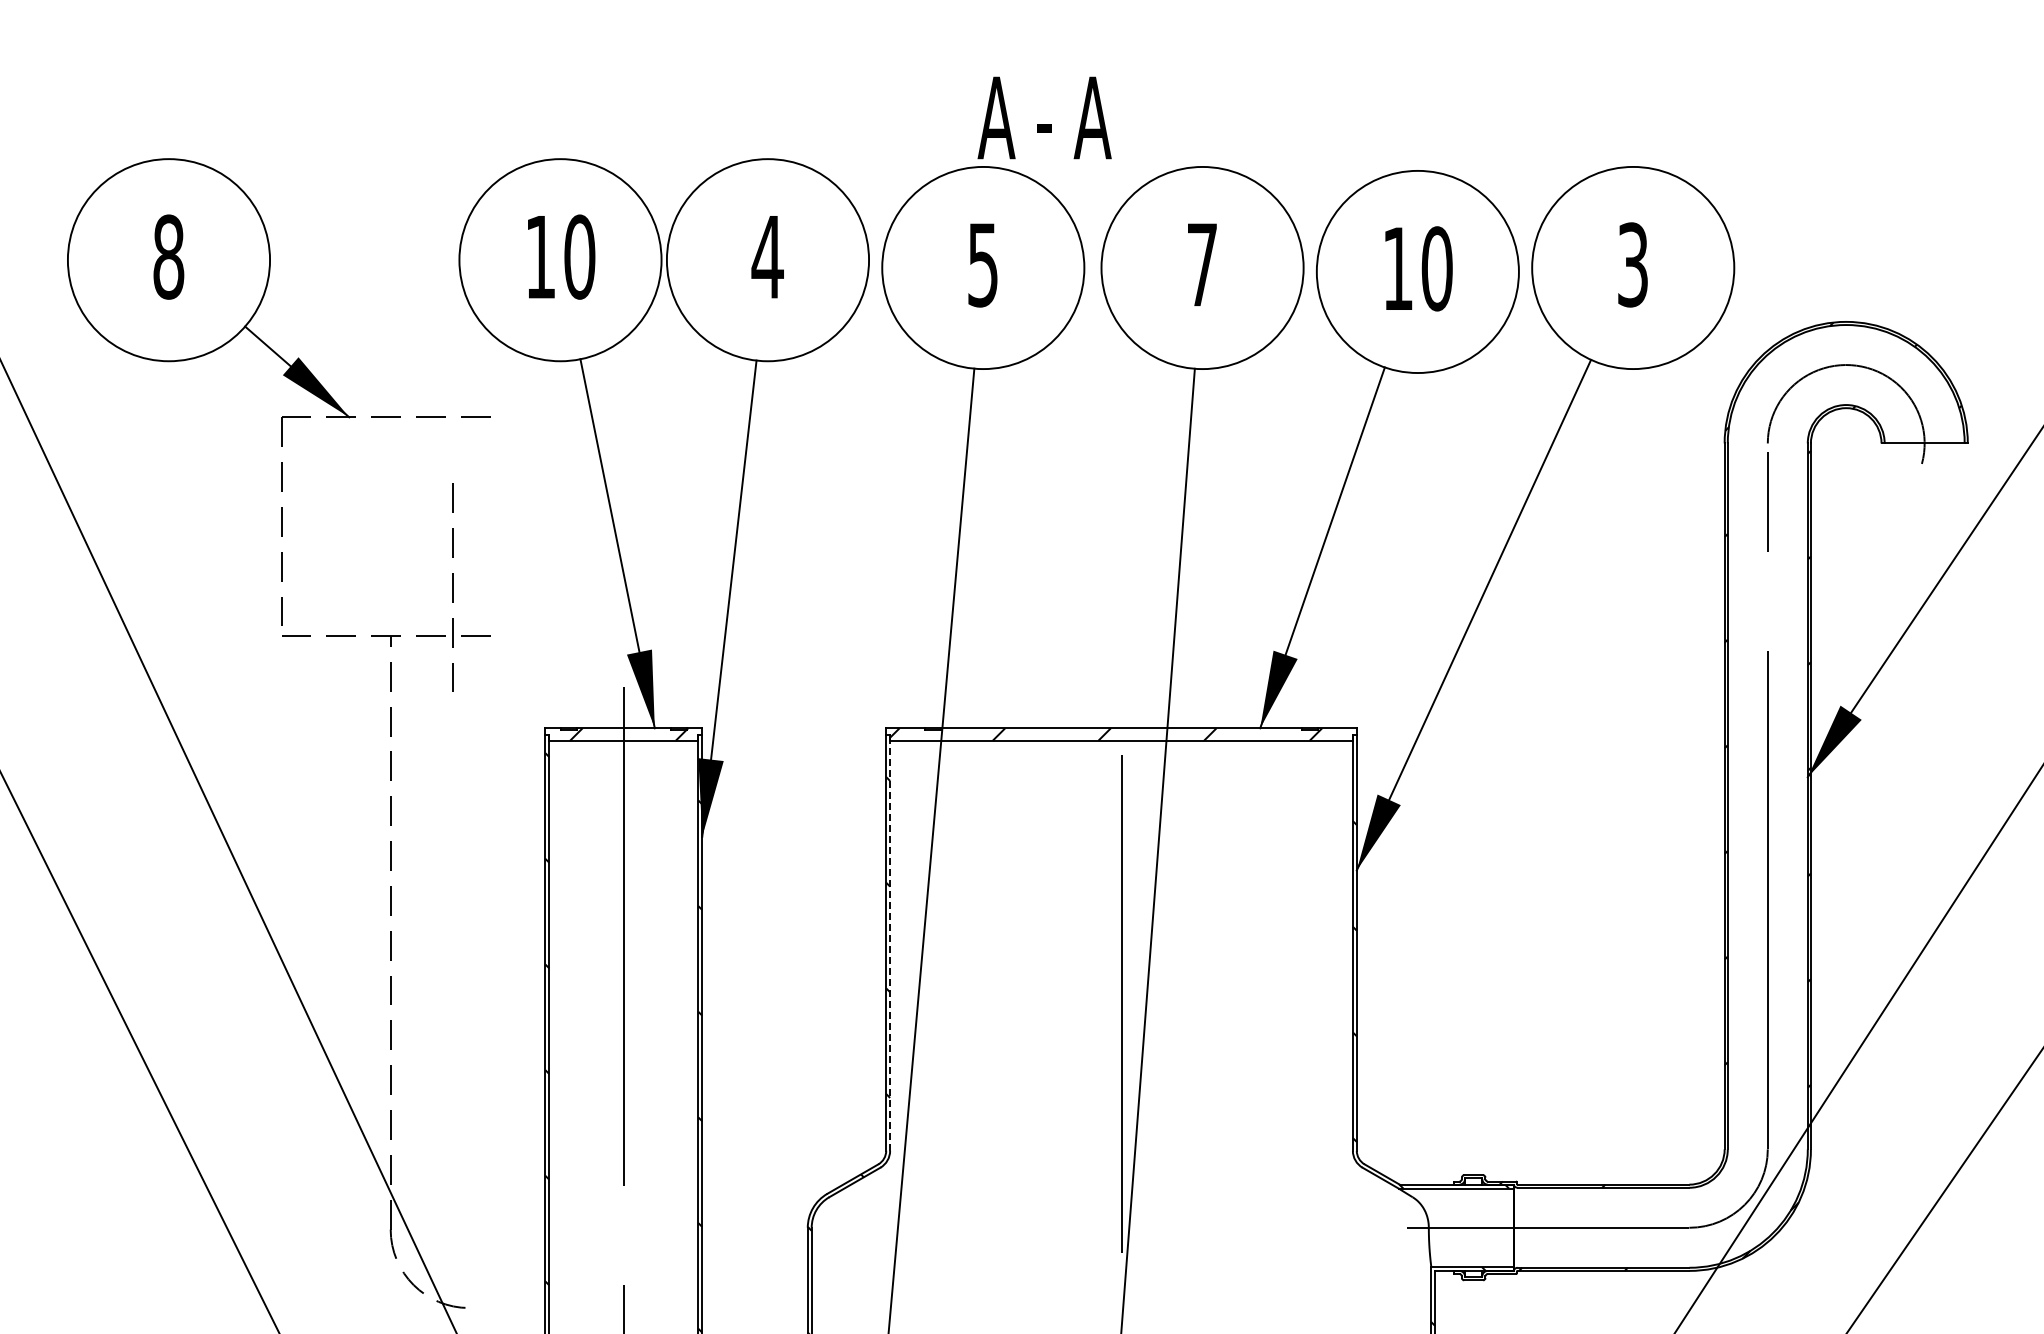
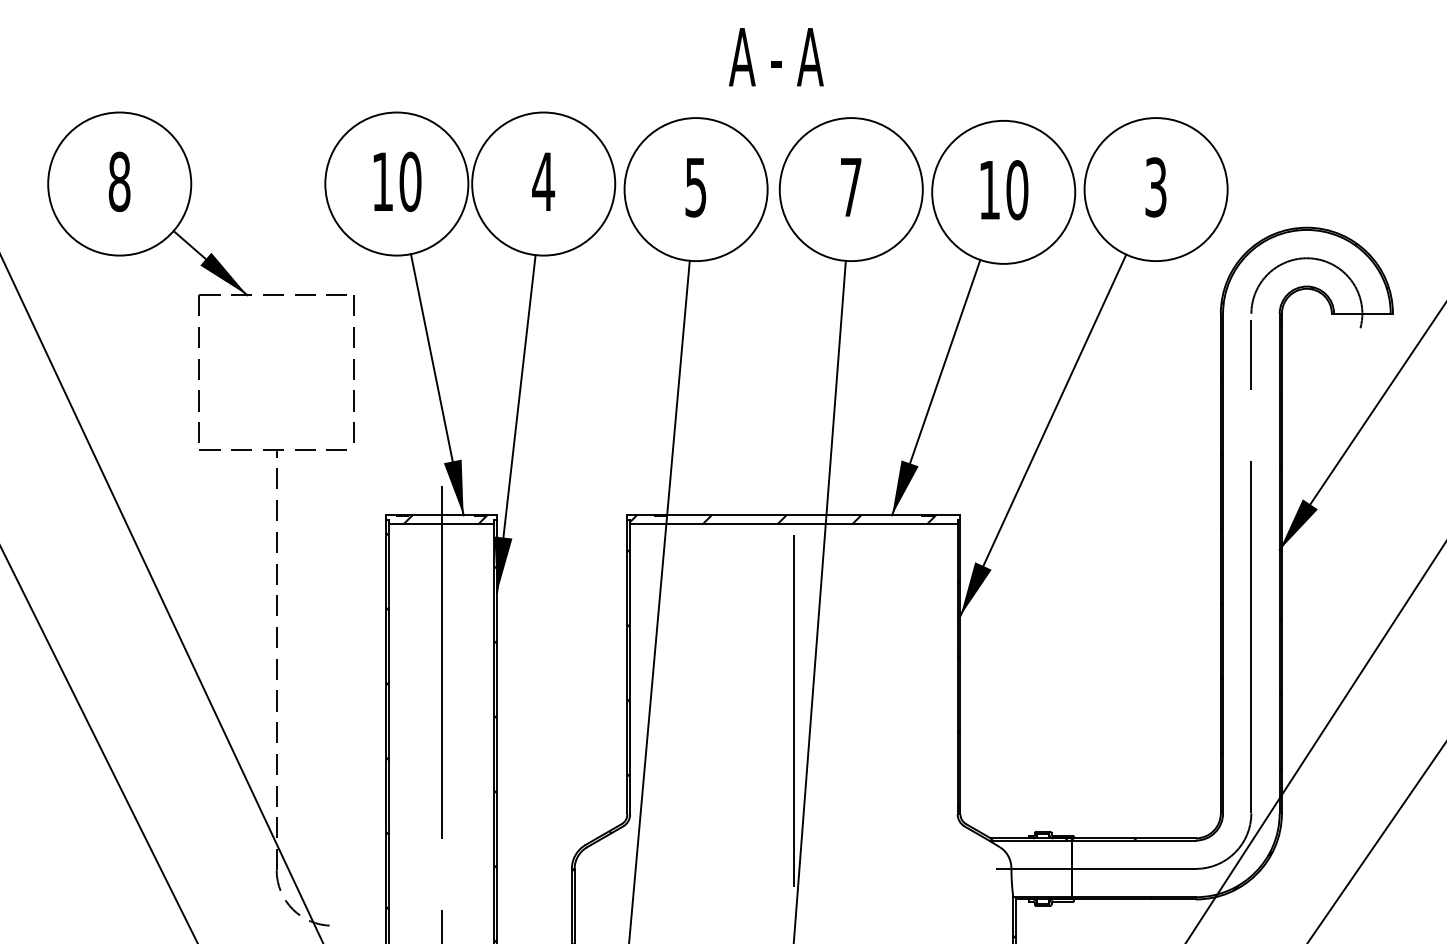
text: (1044, 117) -> (776, 56), moved
line: (452, 587) -> (353, 369), moved
line: (890, 942) -> (630, 666), dashed -> solid

